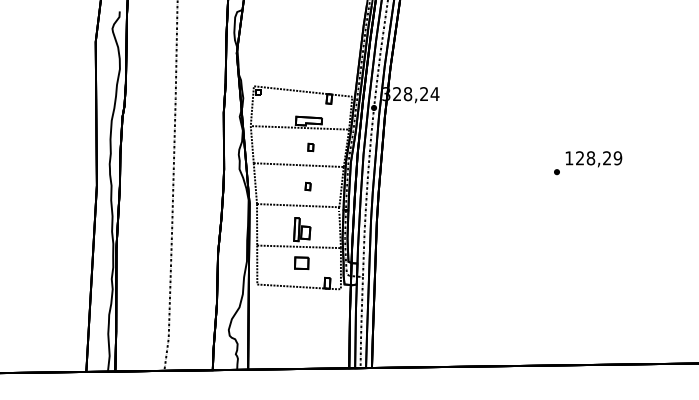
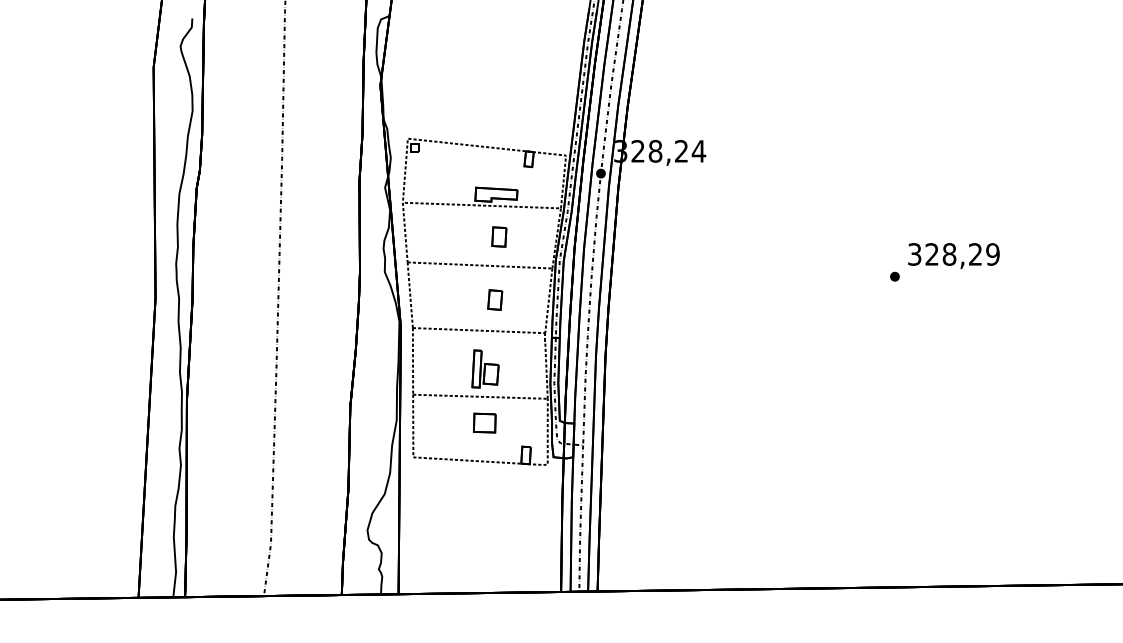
part: (310, 147) -> (498, 237), size x1.67
text: (569, 158) -> (915, 254), 128,29 -> 328,29
part: (307, 186) -> (494, 299), size x1.67

